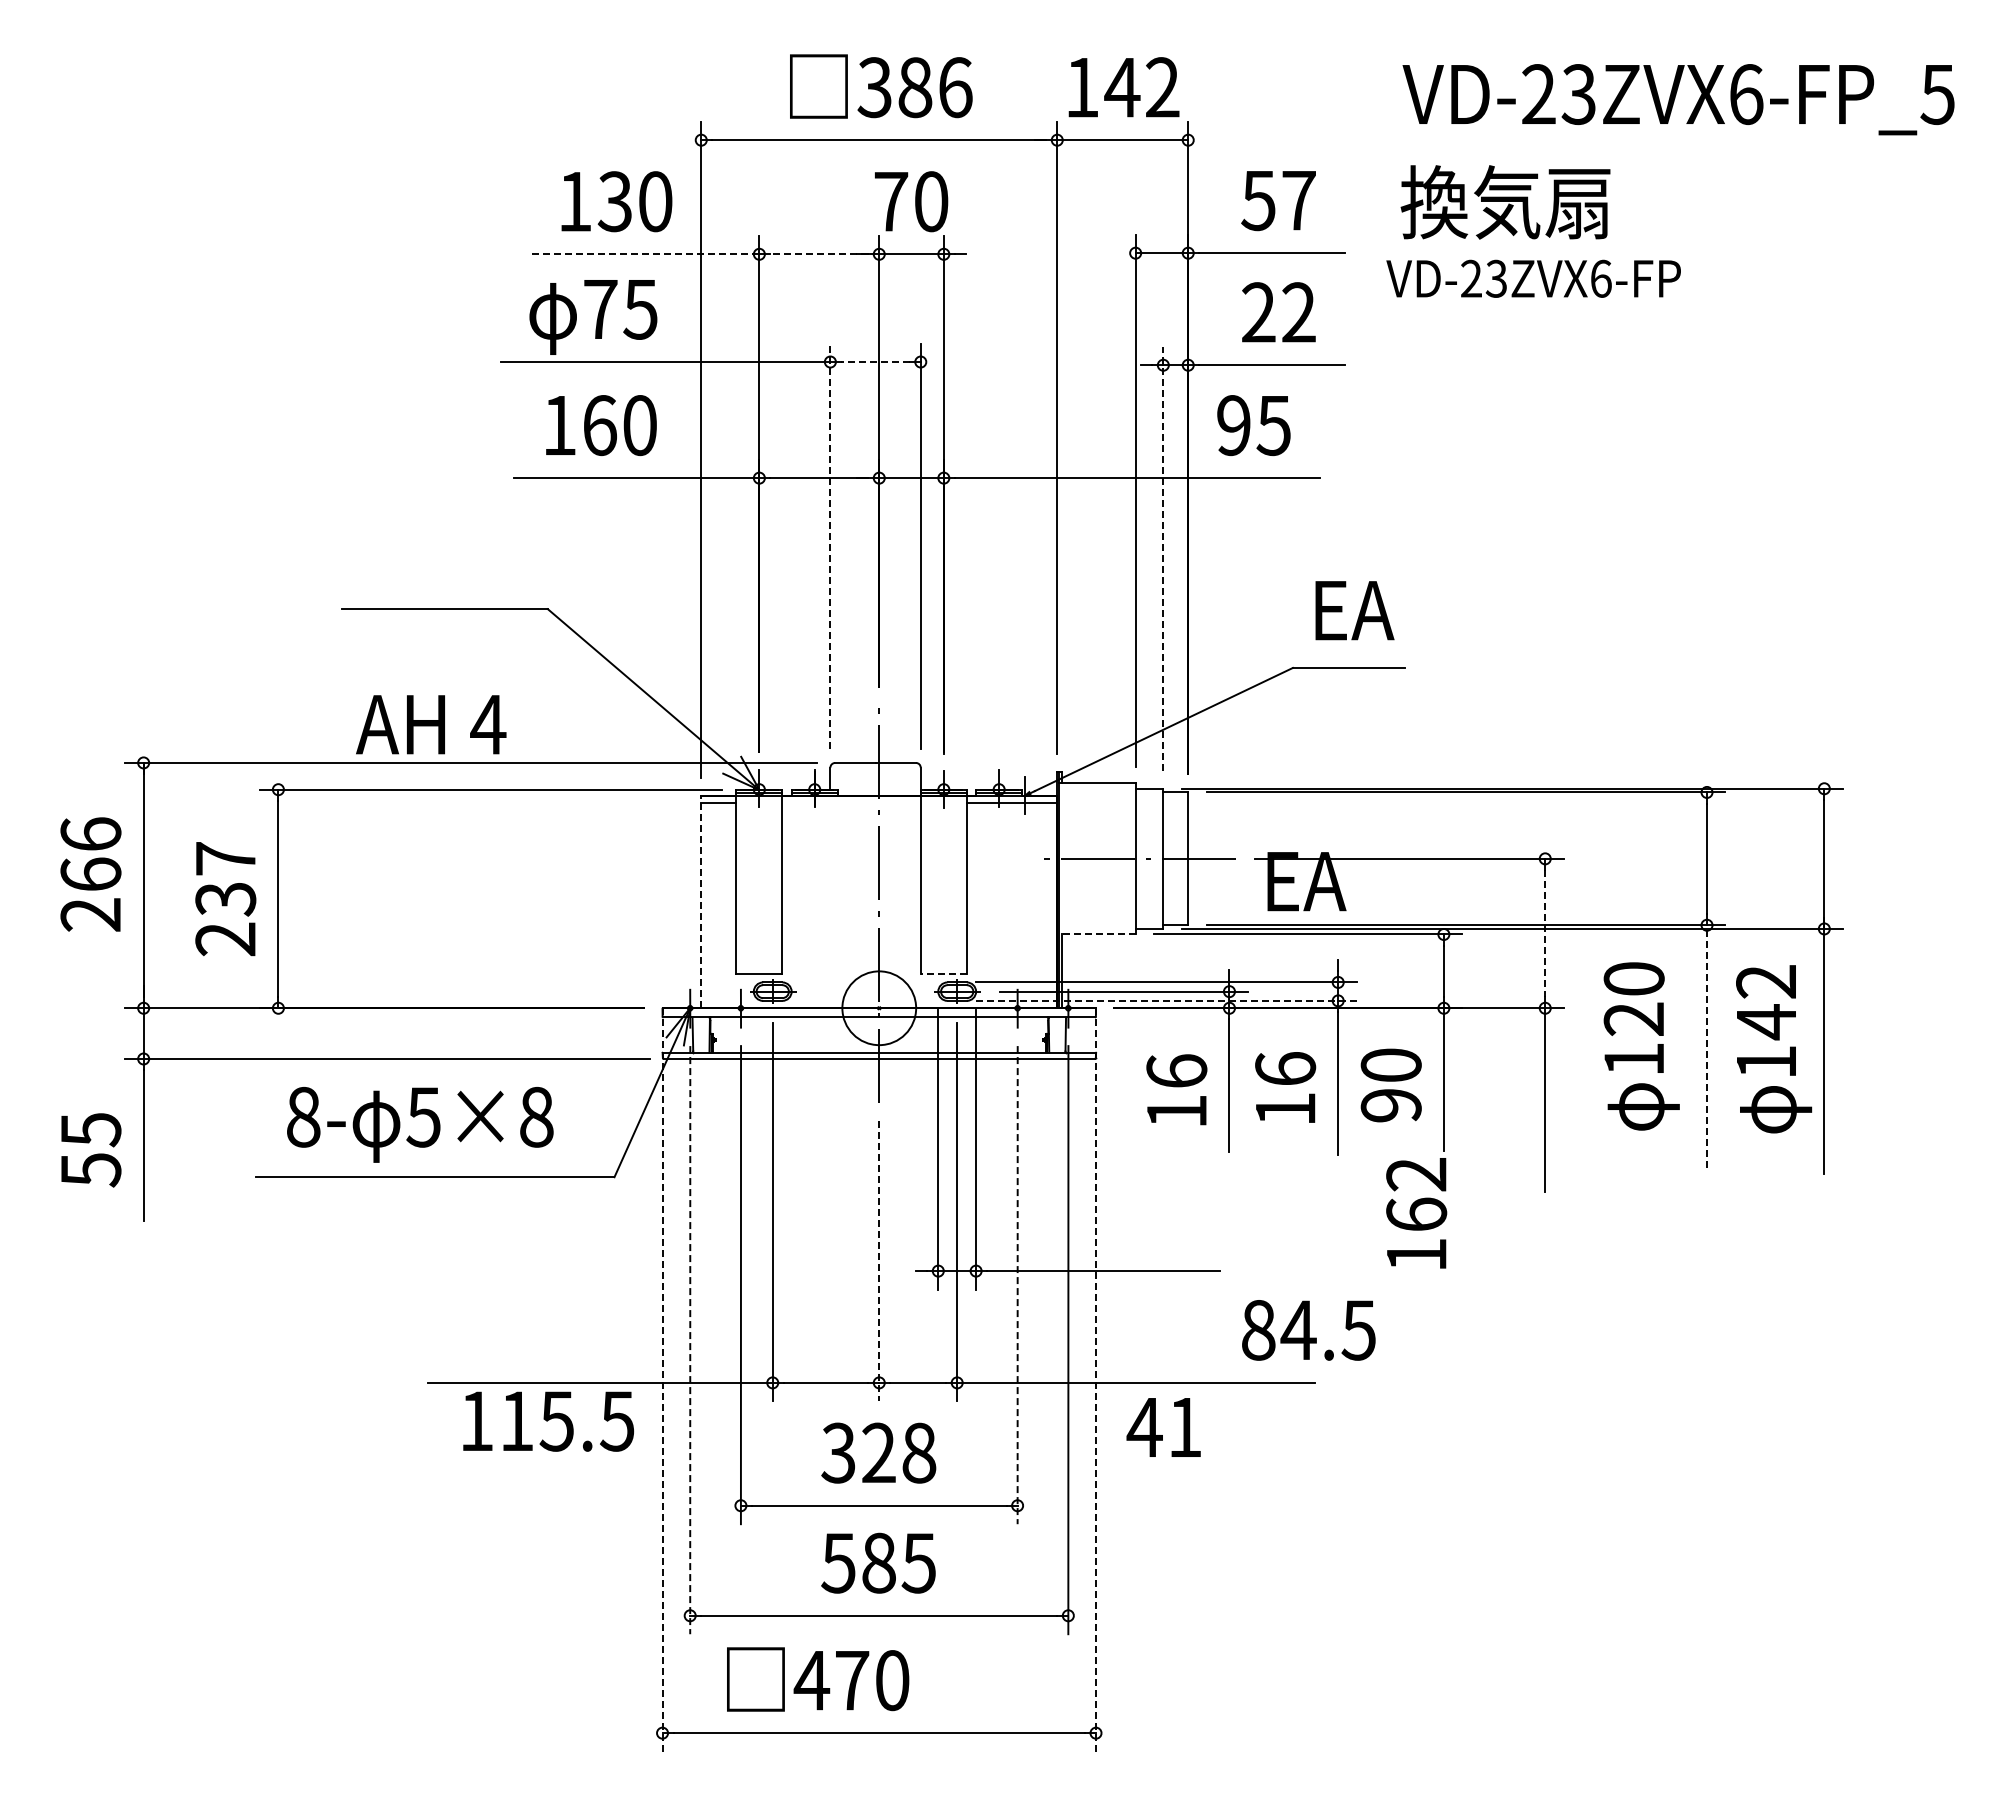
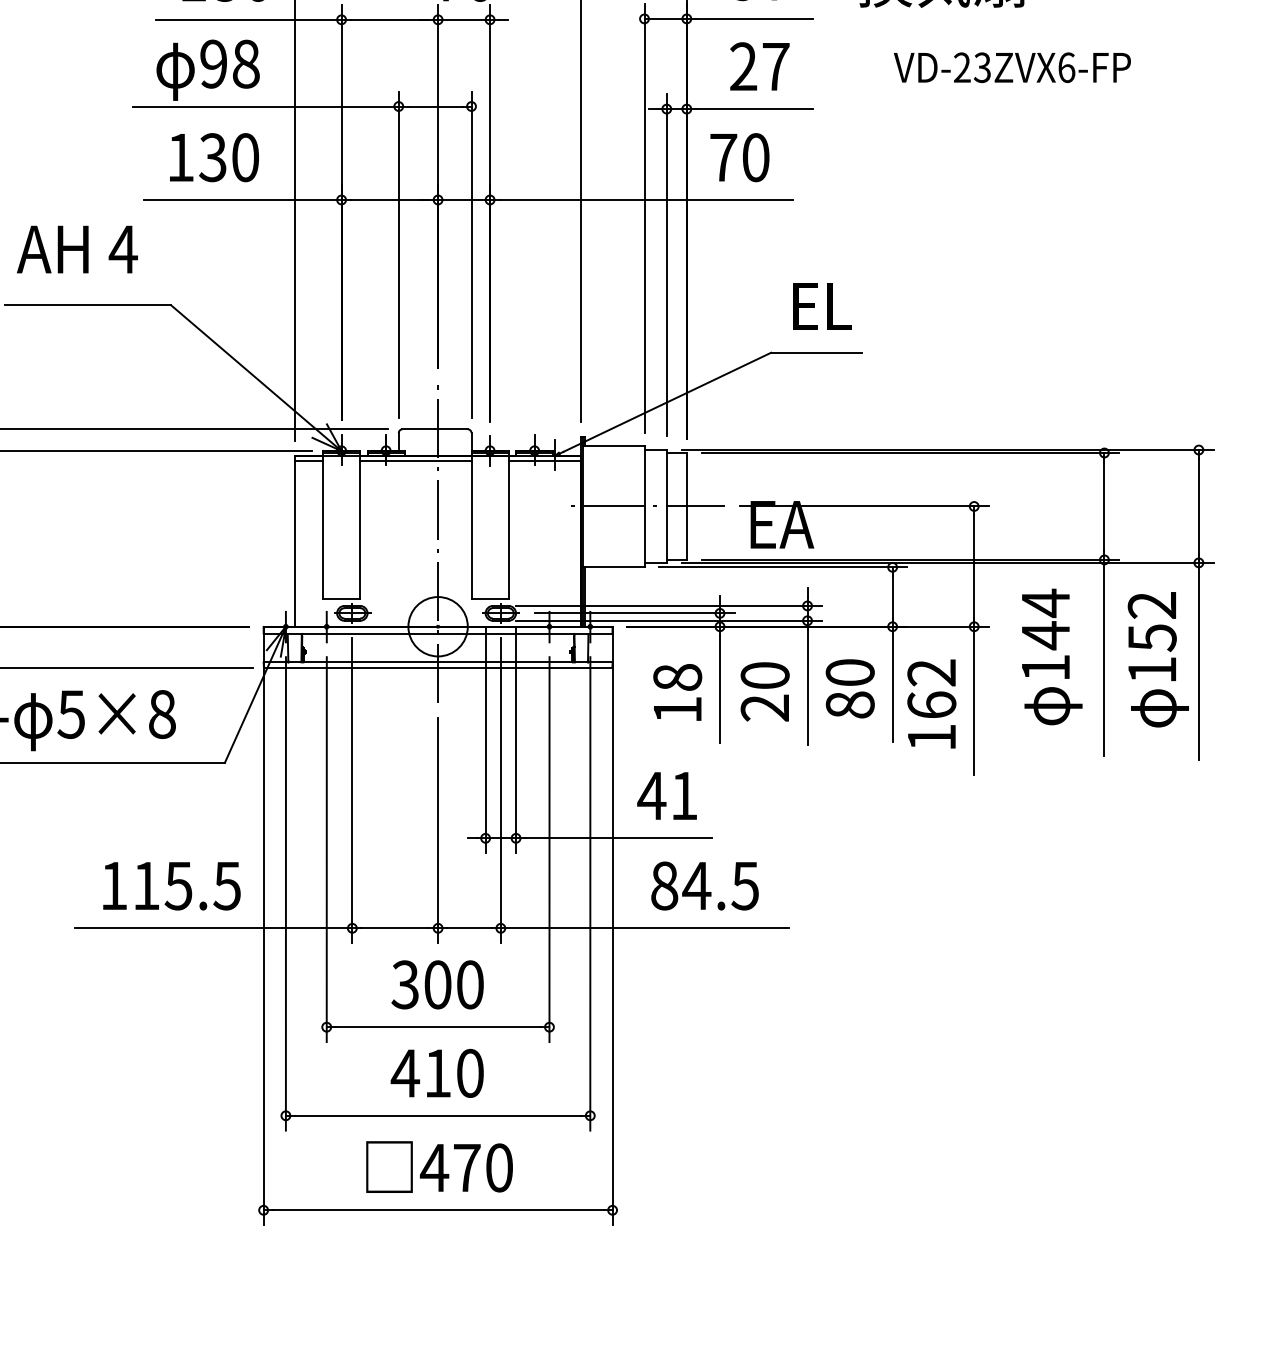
line: (643, 254) -> (248, 19), dashed -> solid
line: (819, 254) -> (389, 19), dashed -> solid
text: (1533, 278) -> (1012, 67), moved
text: (620, 309) -> (229, 64), 75 -> 98
text: (1298, 312) -> (775, 66), 22 -> 27
line: (875, 362) -> (435, 106), dashed -> solid
text: (599, 425) -> (212, 157), 160 -> 130
text: (1253, 425) -> (739, 157), 95 -> 70
line: (830, 546) -> (398, 255), dashed -> solid
line: (1163, 558) -> (666, 264), dashed -> solid
text: (1354, 610) -> (820, 306), EA -> EL
text: (431, 724) -> (77, 249), moved
line: (851, 802) -> (415, 461), added
line: (701, 901) -> (295, 540), dashed -> solid
line: (1545, 933) -> (974, 566), dashed -> solid
line: (1096, 934) -> (612, 567), dashed -> solid
line: (943, 974) -> (489, 599), dashed -> solid
text: (1633, 999) -> (1045, 619), 120 -> 144
line: (1166, 1000) -> (669, 620), dashed -> solid
text: (1766, 1022) -> (1152, 638), 142 -> 152
line: (1707, 1046) -> (1104, 657), dashed -> solid
text: (1176, 1070) -> (677, 676), 16 -> 18
text: (1285, 1089) -> (765, 692), 16 -> 20
text: (1390, 1105) -> (849, 705), 90 -> 80
text: (1416, 1213) -> (931, 704), moved
line: (879, 1261) -> (438, 830), dashed -> solid
line: (1017, 1285) -> (549, 849), dashed -> solid
text: (1308, 1330) -> (704, 886), moved
line: (690, 1340) -> (286, 894), dashed -> solid
line: (662, 1379) -> (263, 925), dashed -> solid
line: (1096, 1379) -> (612, 925), dashed -> solid
text: (548, 1421) -> (171, 886), moved
text: (1163, 1427) -> (666, 795), moved
text: (899, 1452) -> (454, 984), 328 -> 300
text: (877, 1562) -> (436, 1072), 585 -> 410
text: (818, 1679) -> (439, 1167), moved

